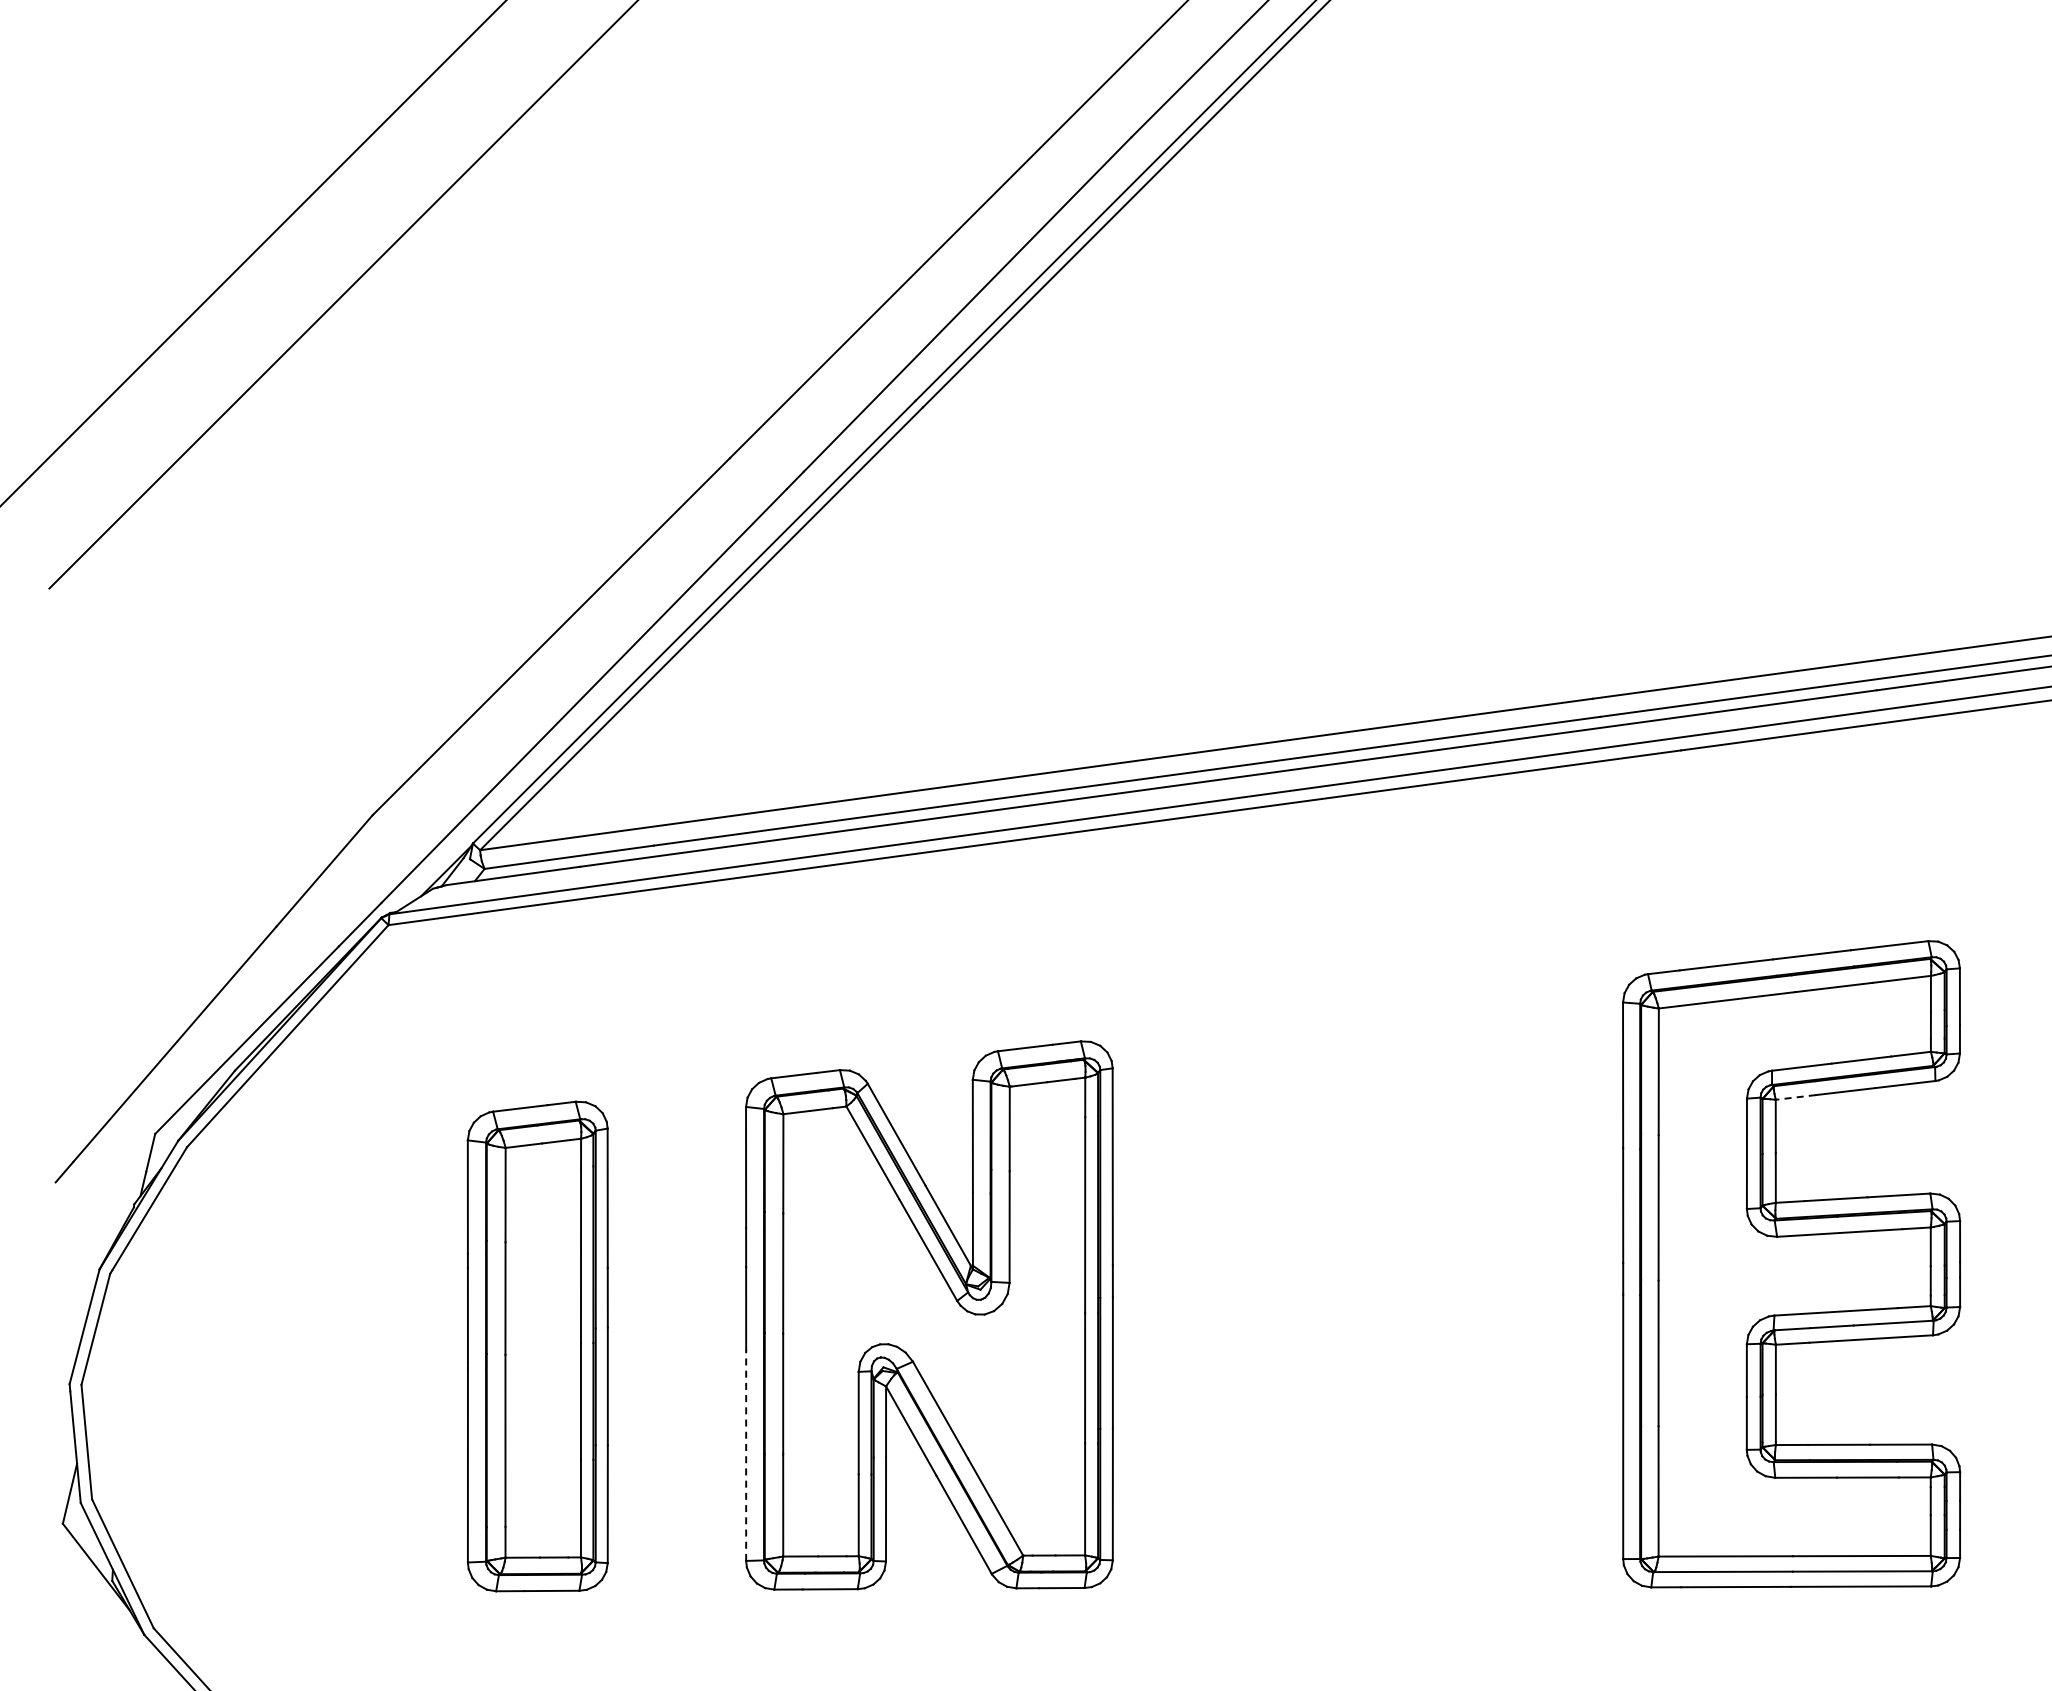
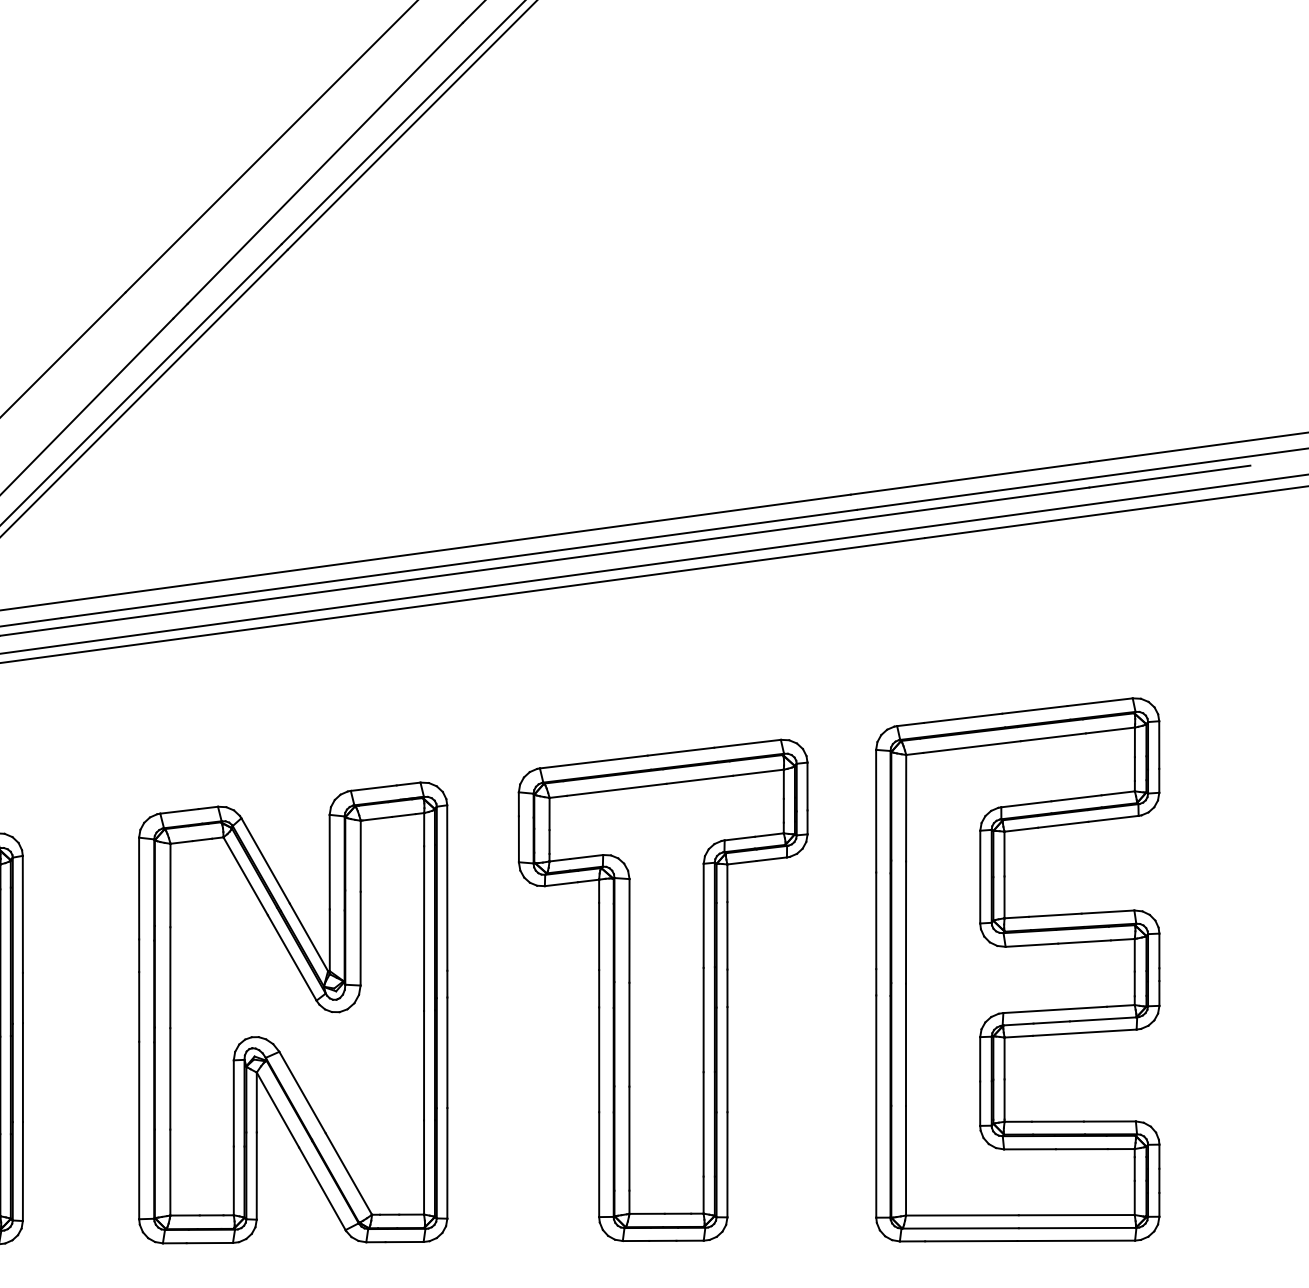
line: (1795, 1097) -> (1021, 829), dashed -> solid
part: (1369, 1288) -> (663, 990), added
line: (746, 1455) -> (139, 1130), dashed -> solid

